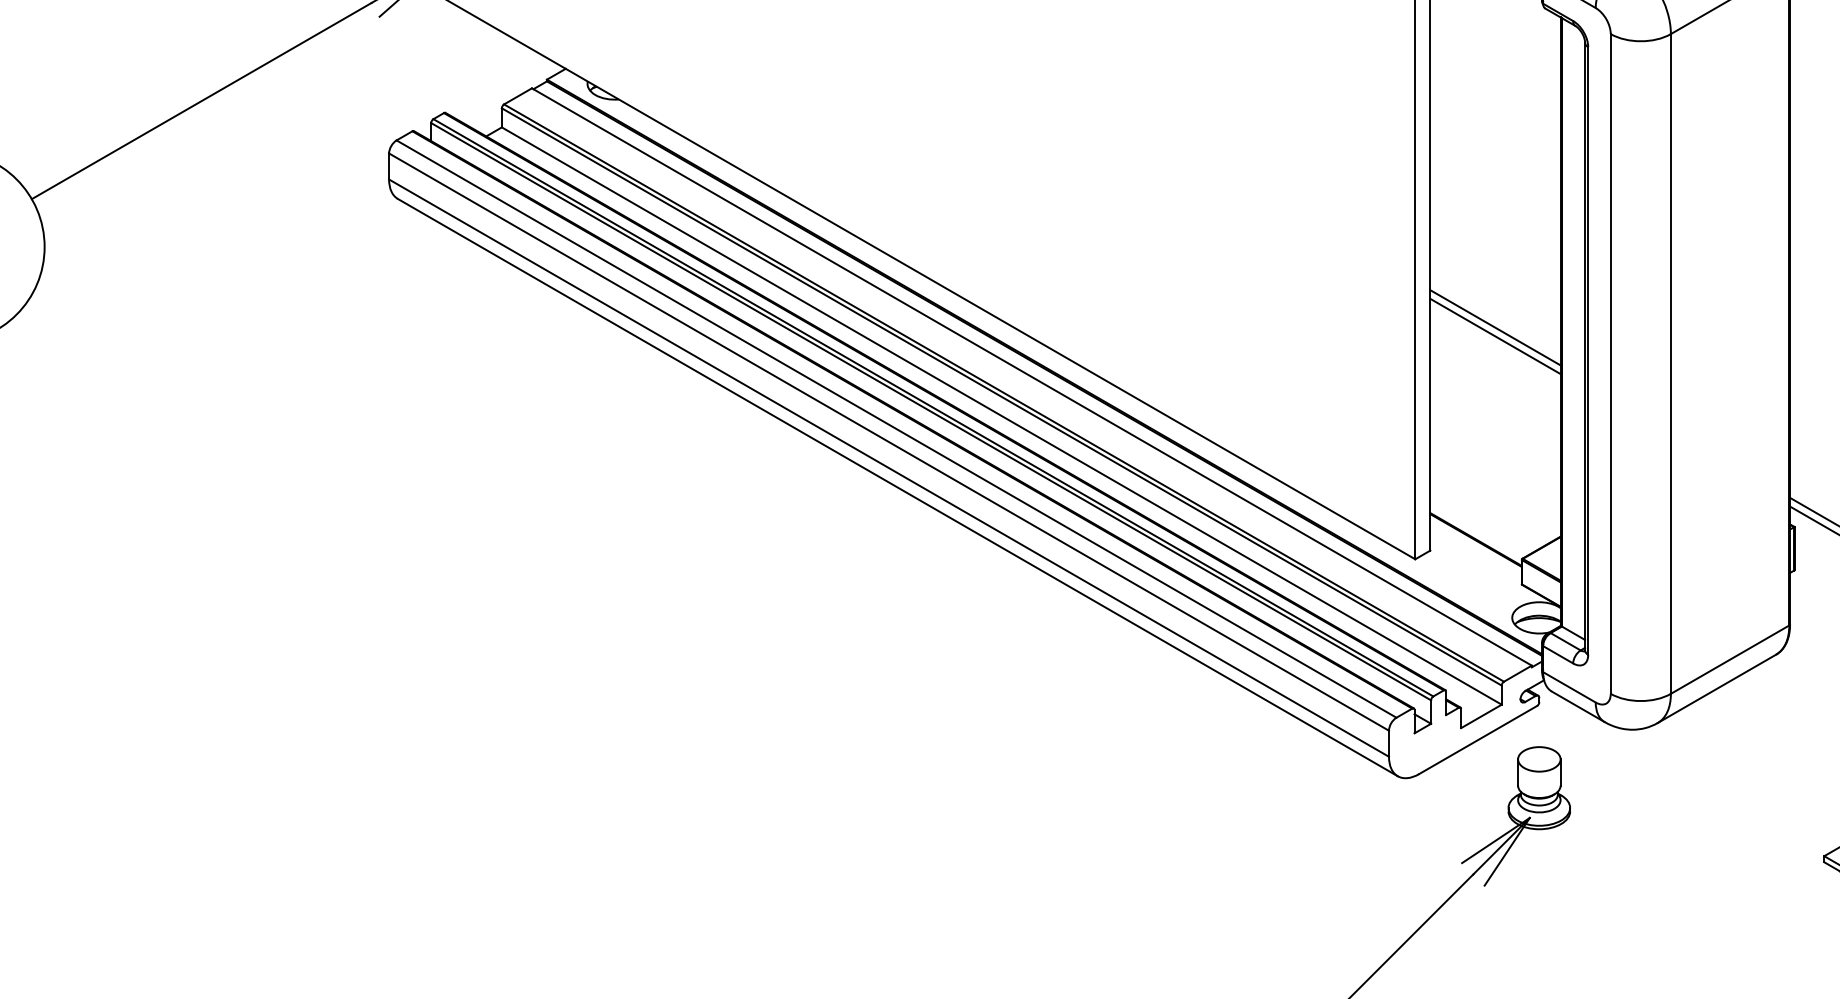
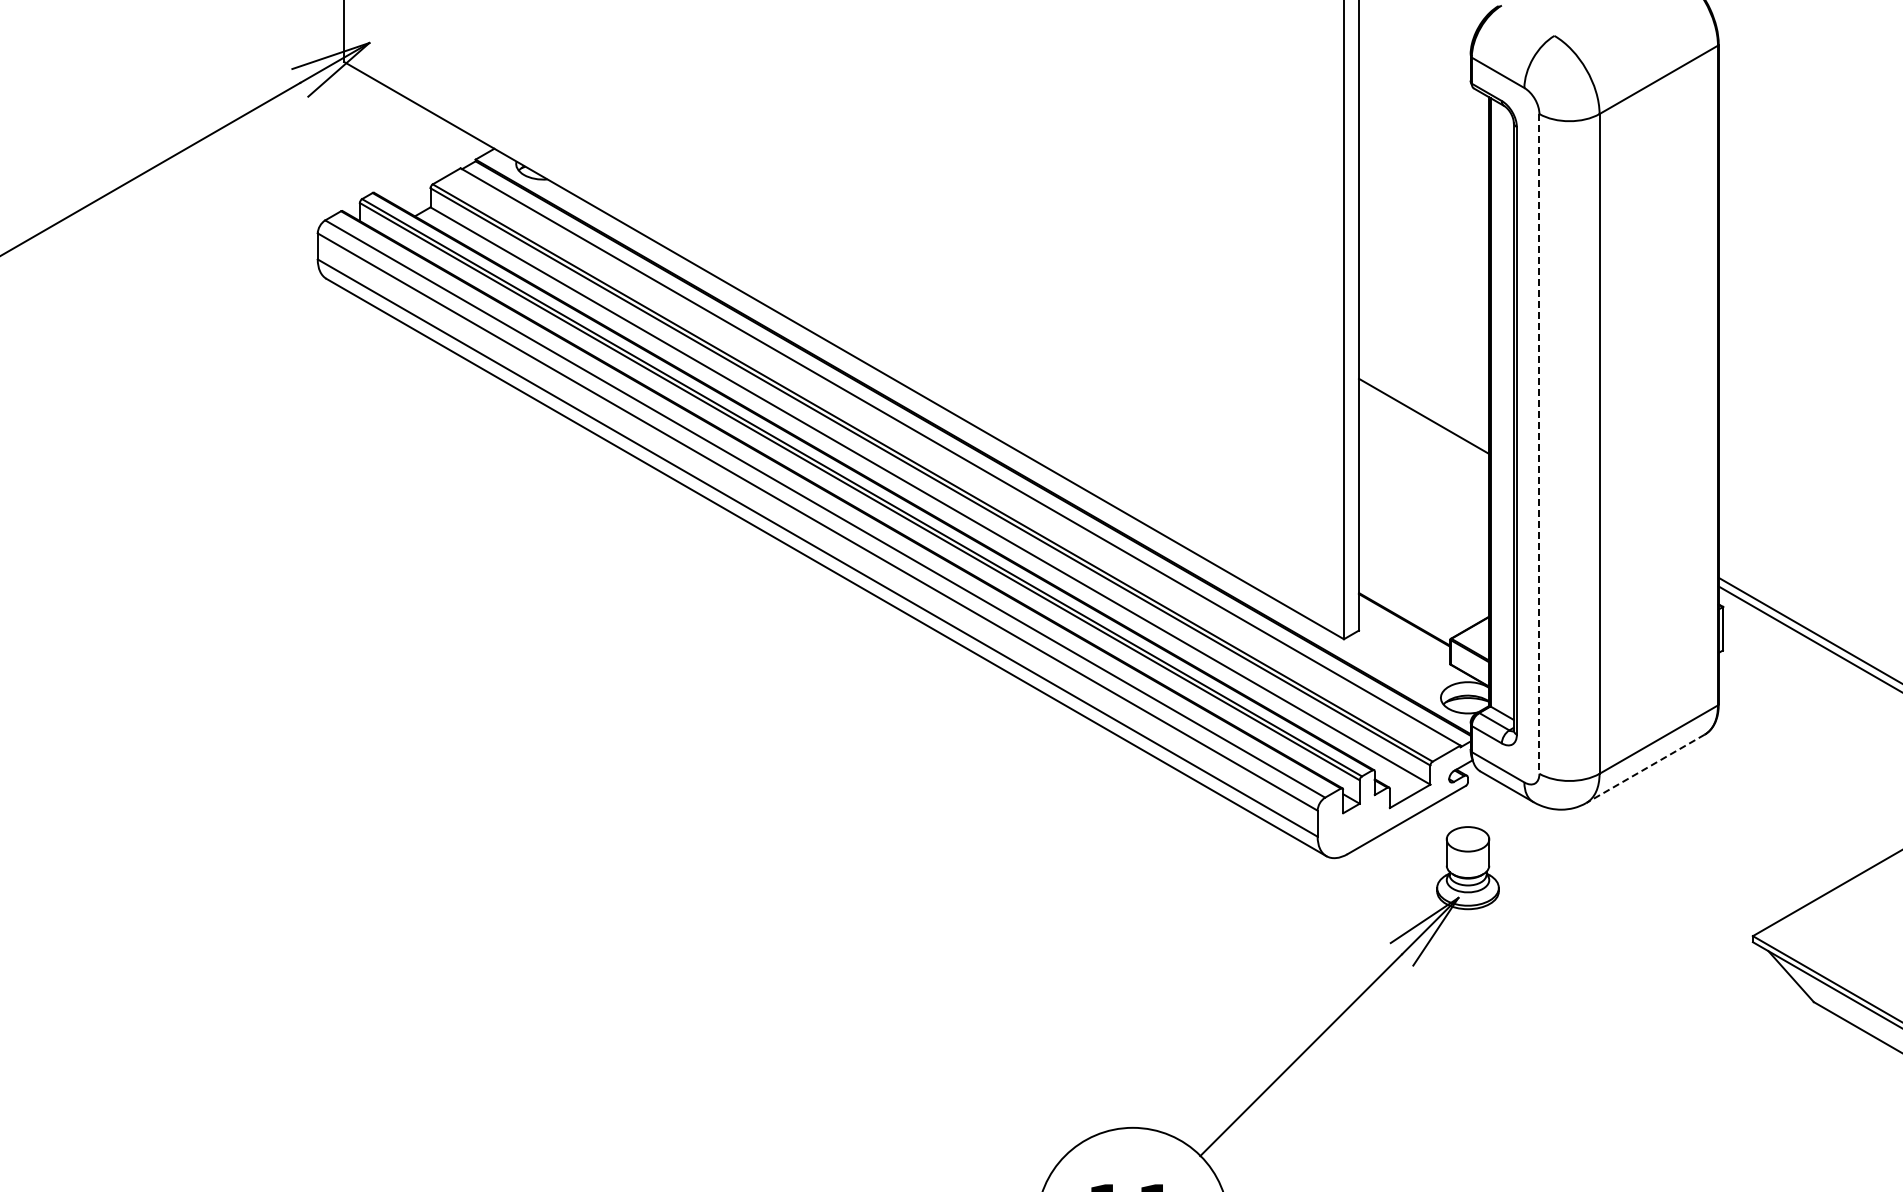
line: (1495, 327) -> (1424, 407), removed
line: (1610, 363) -> (1539, 443), solid -> dashed
line: (1716, 689) -> (1645, 769), solid -> dashed

